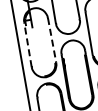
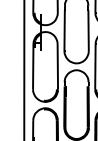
line: (51, 40) -> (57, 66), dashed -> solid
line: (28, 44) -> (33, 66), dashed -> solid

